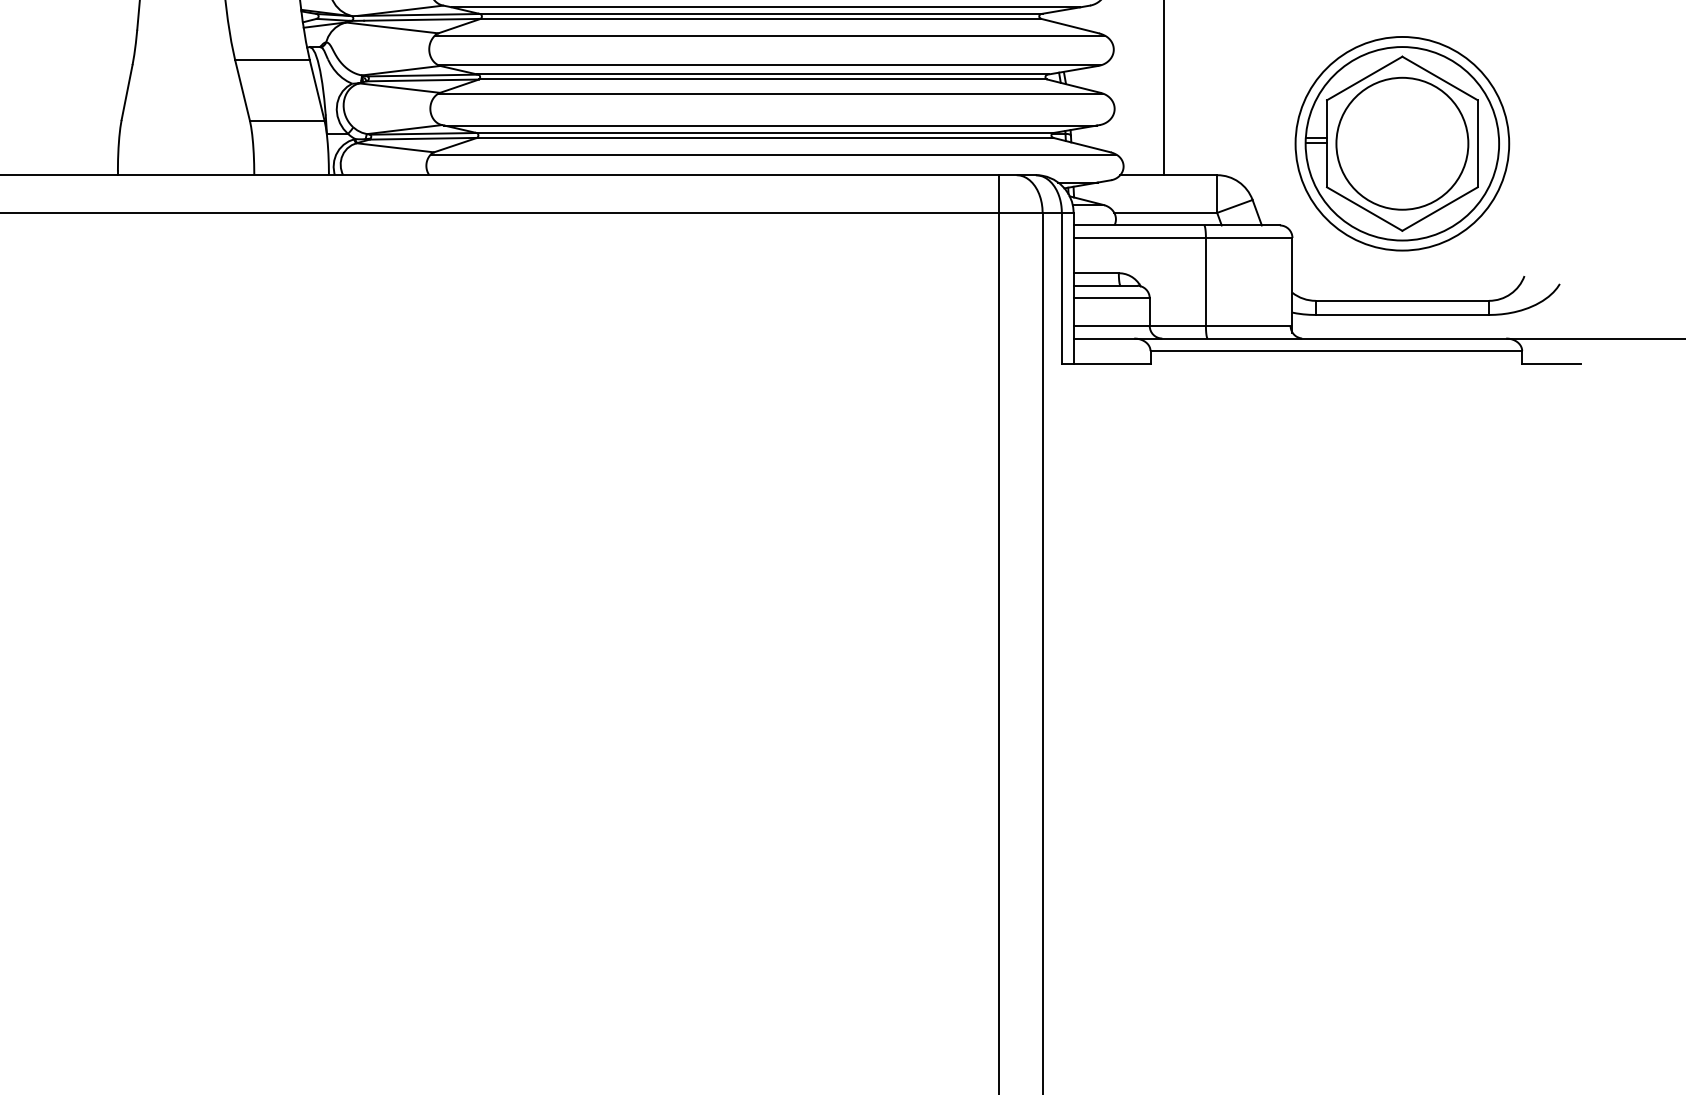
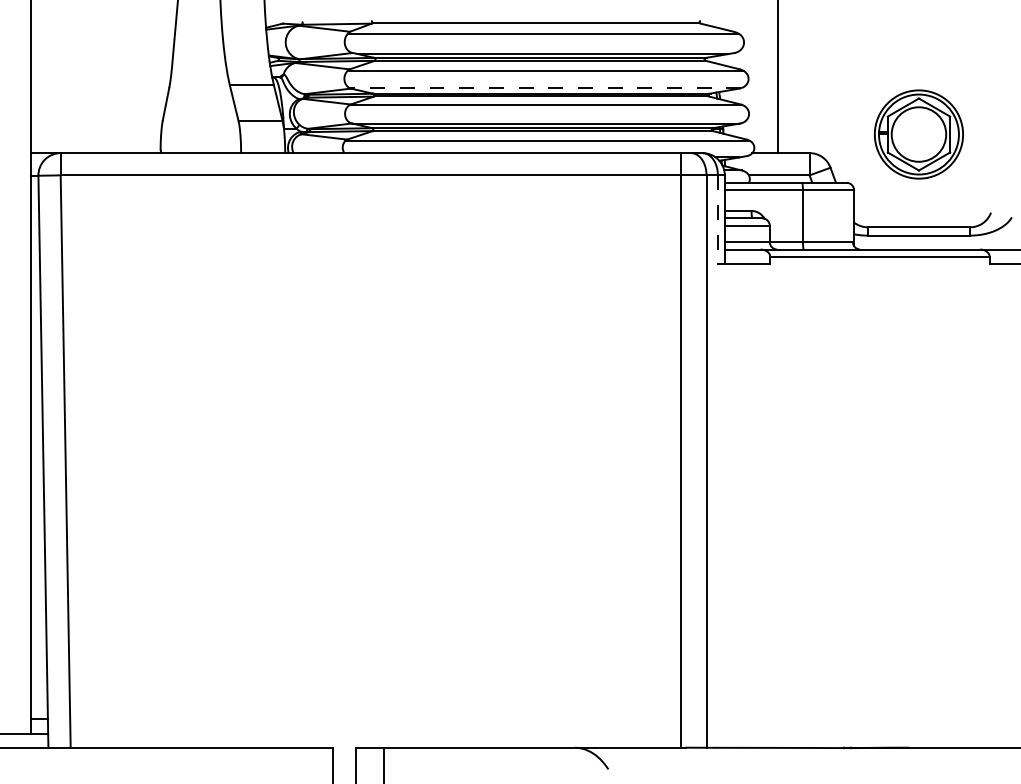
line: (769, 65) -> (545, 88), solid -> dashed
part: (1401, 143) -> (918, 134), size x0.7
line: (1061, 287) -> (717, 219), solid -> dashed

